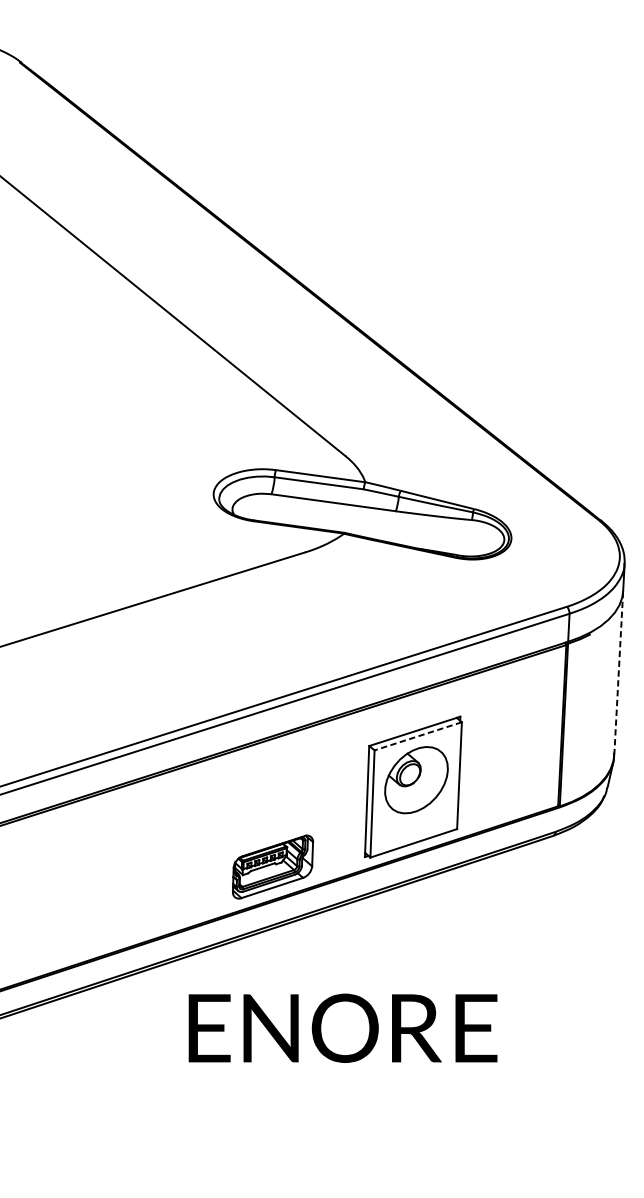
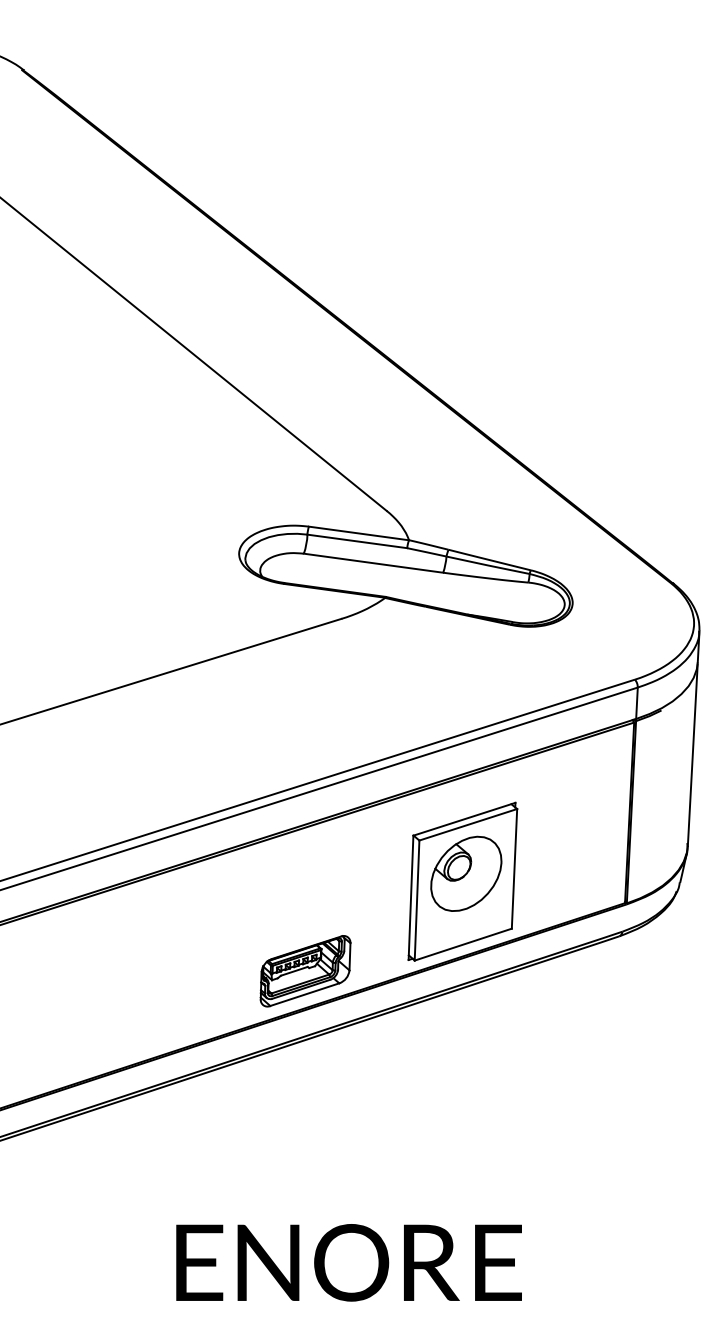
line: (618, 674) -> (692, 755), dashed -> solid
line: (417, 736) -> (467, 824), dashed -> solid
text: (342, 1028) -> (348, 1262), moved

